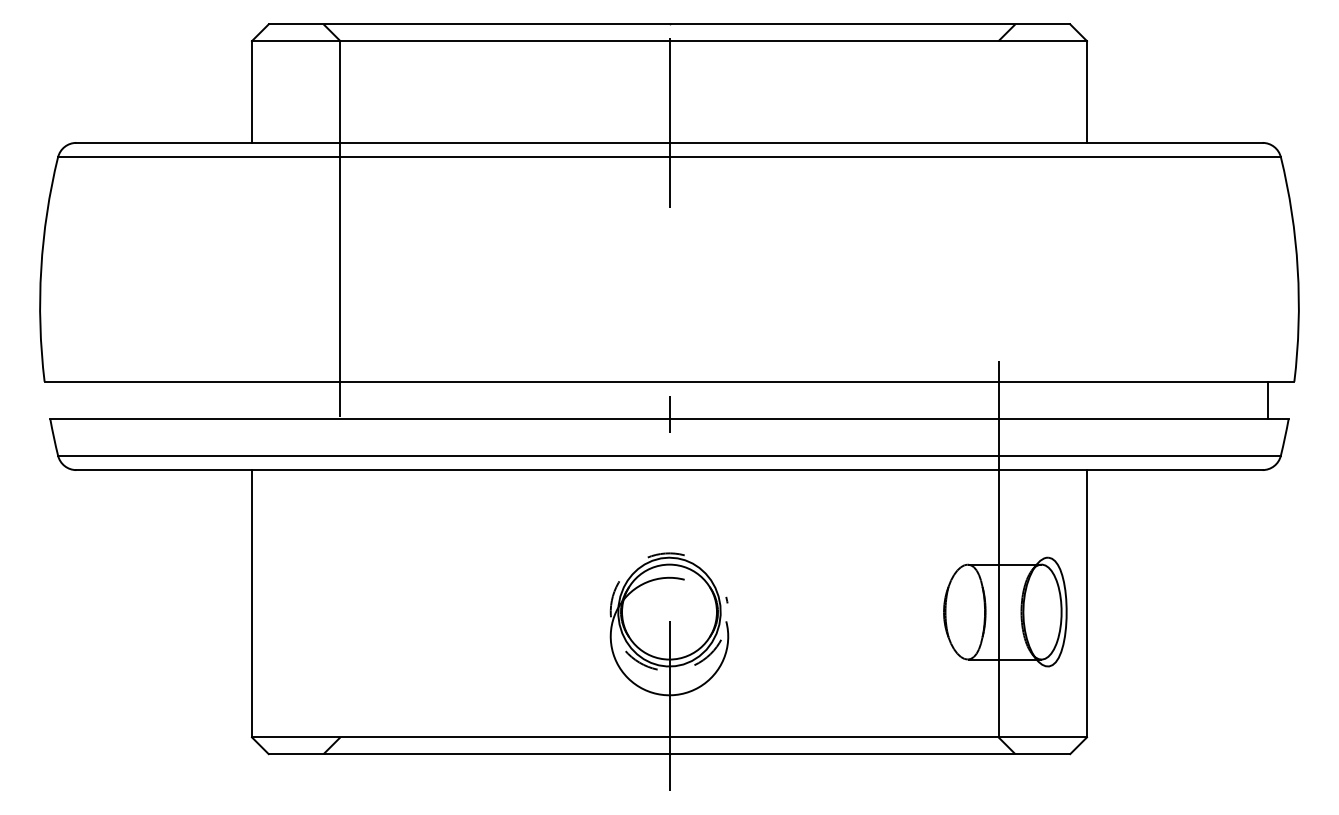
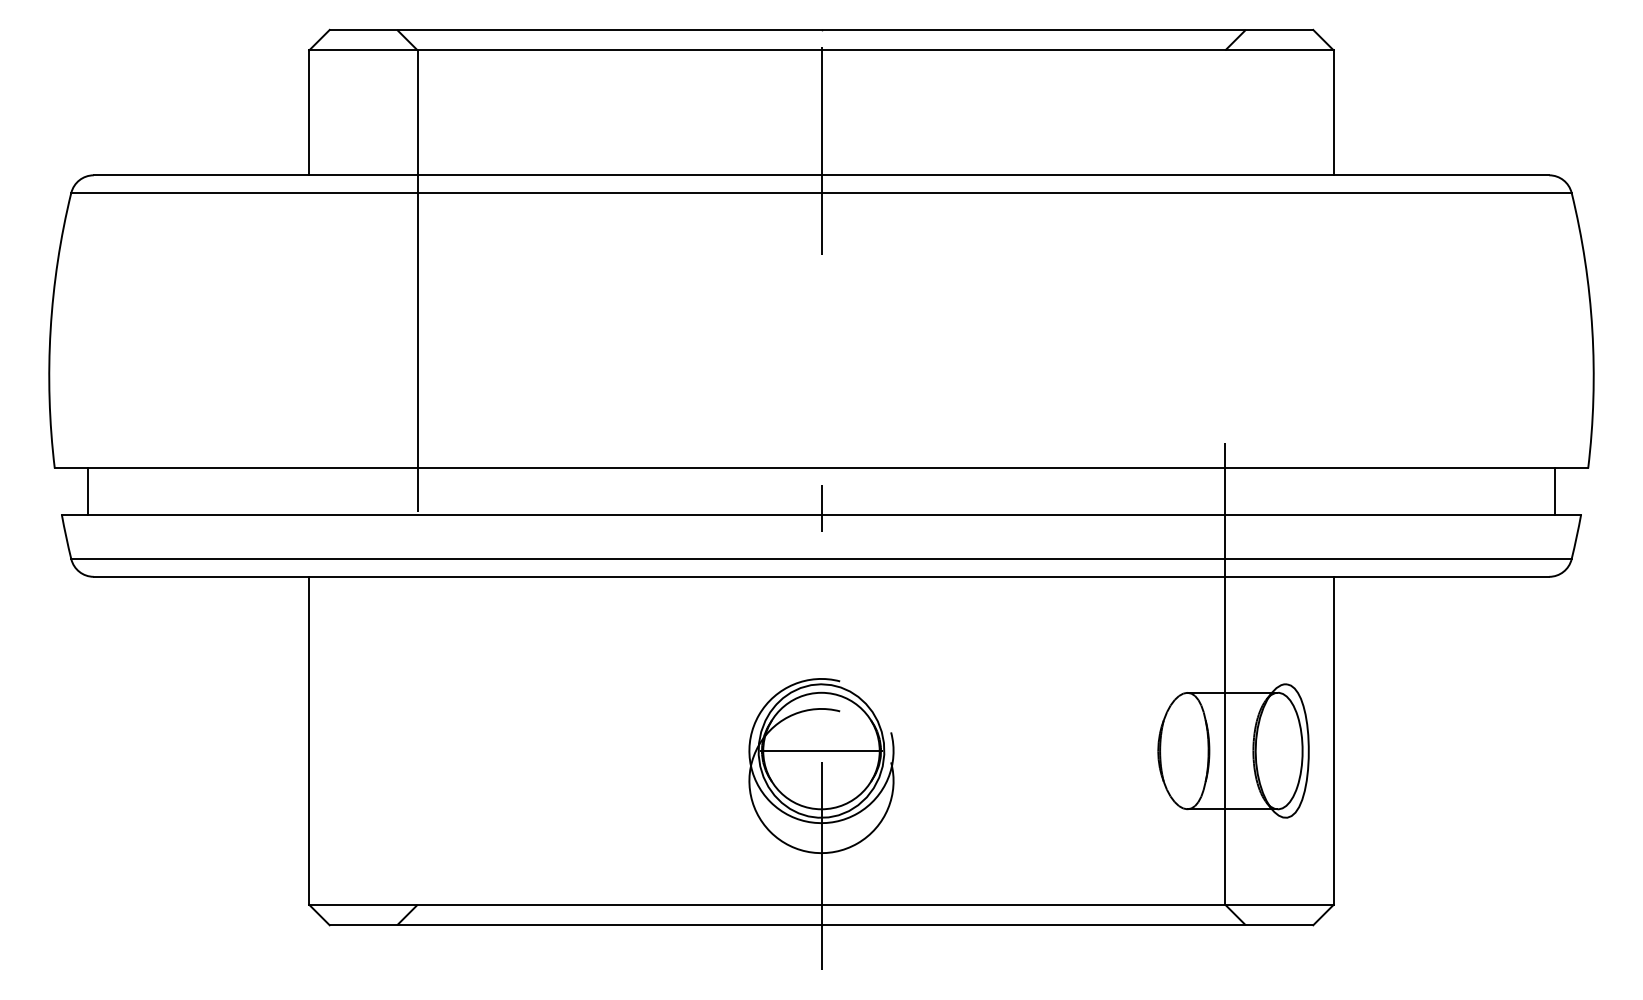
line: (71, 400) -> (87, 491), added
line: (669, 612) -> (821, 751), added
arc: (627, 654) -> (770, 802), dashed -> solid

